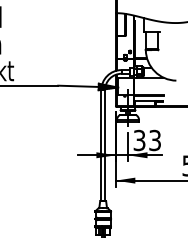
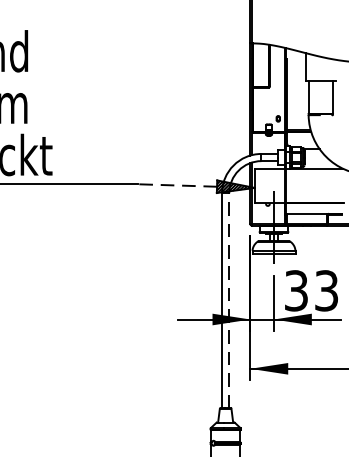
line: (77, 86) -> (175, 185), solid -> dashed
line: (105, 145) -> (230, 300), solid -> dashed

